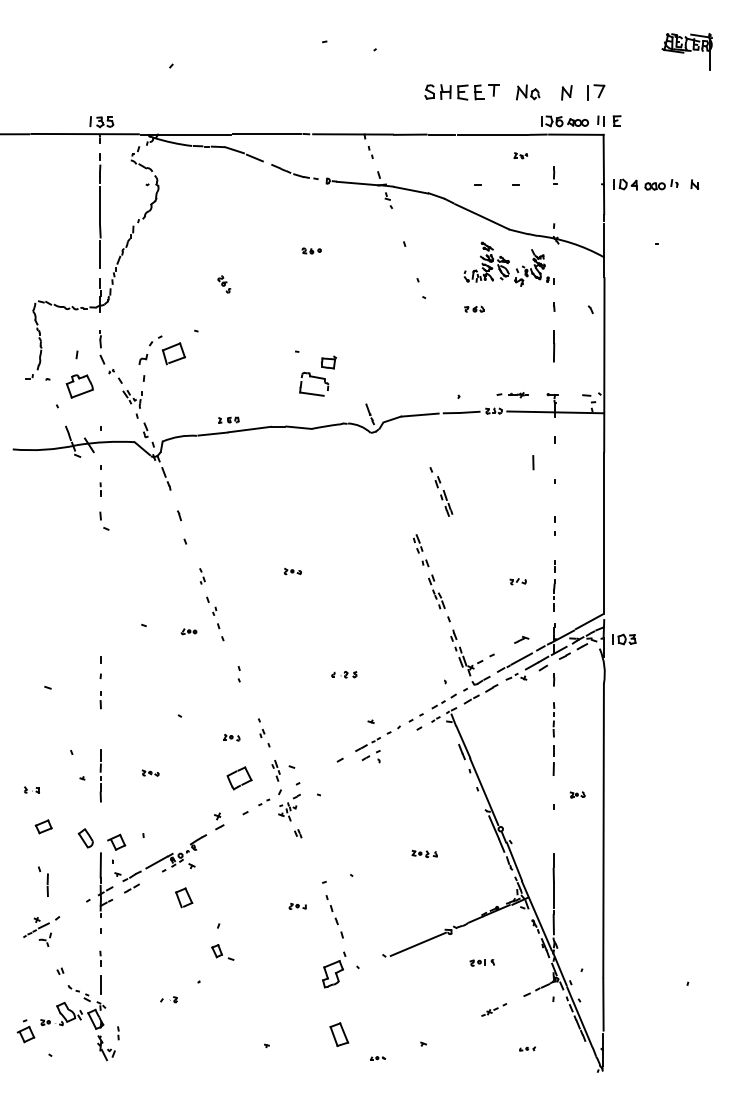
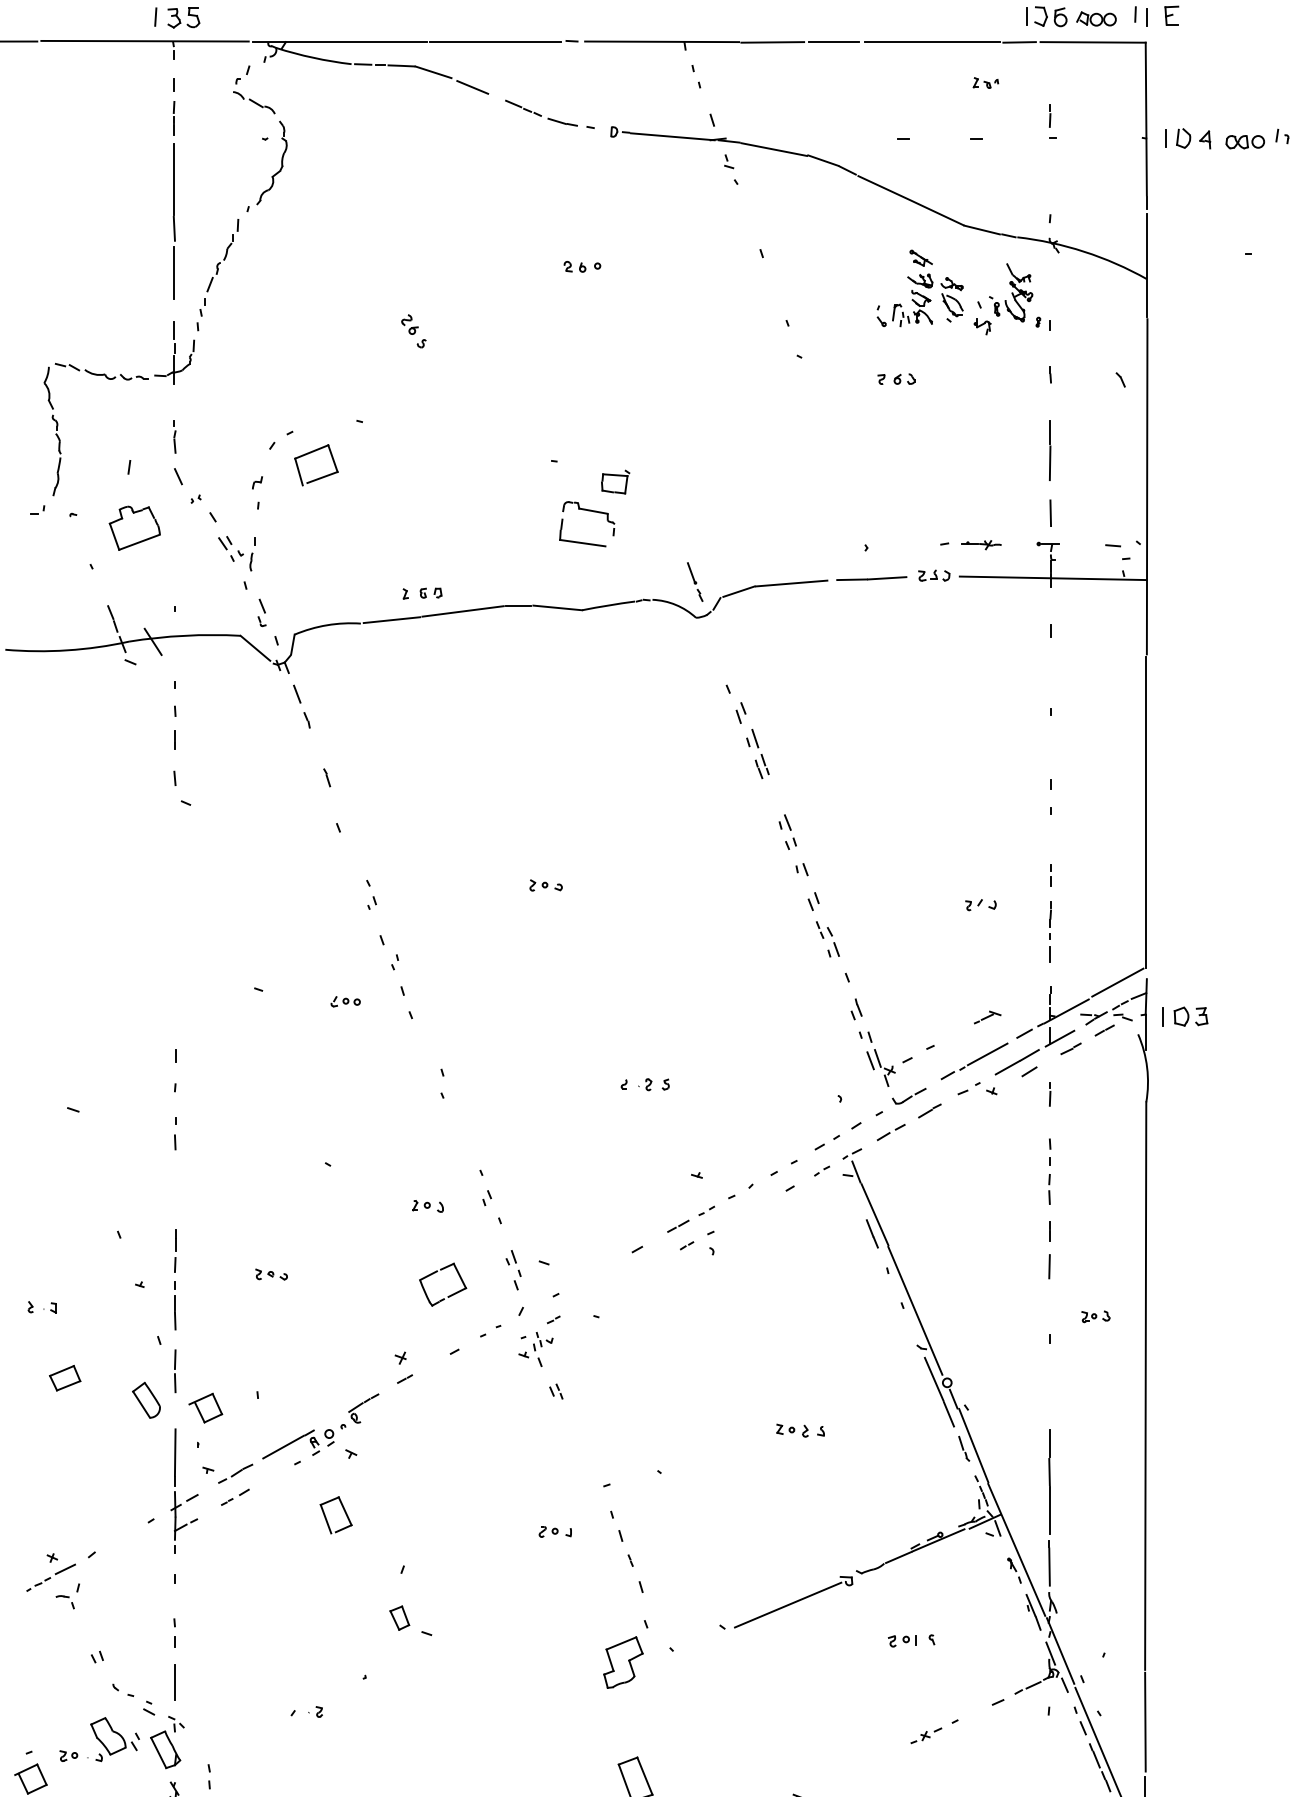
part: (143, 368) -> (257, 493), size x0.62
line: (533, 462) -> (1050, 512), moved
part: (100, 489) -> (174, 727), size x1.67
part: (441, 491) -> (747, 731), moved
part: (43, 881) -> (166, 1364), moved

